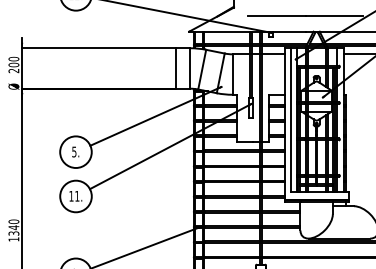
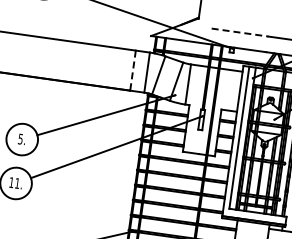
line: (276, 15) -> (239, 32), solid -> dashed
line: (176, 68) -> (133, 70), solid -> dashed

